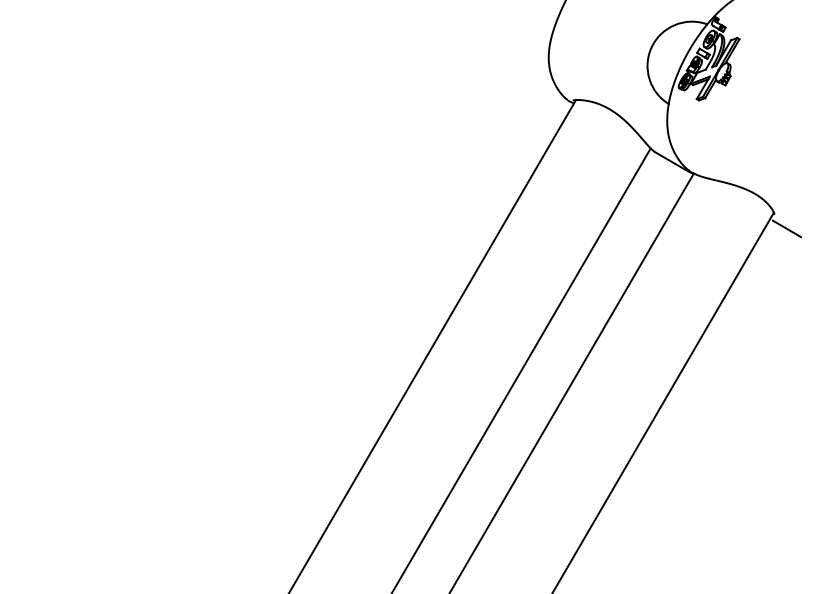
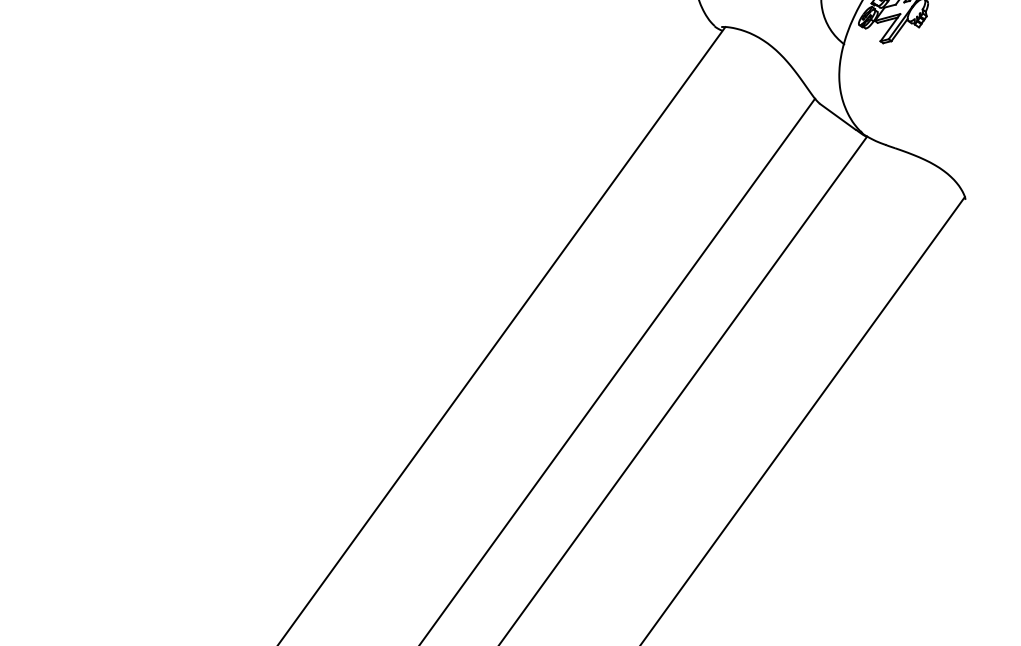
line: (786, 228) -> (979, 218), removed

